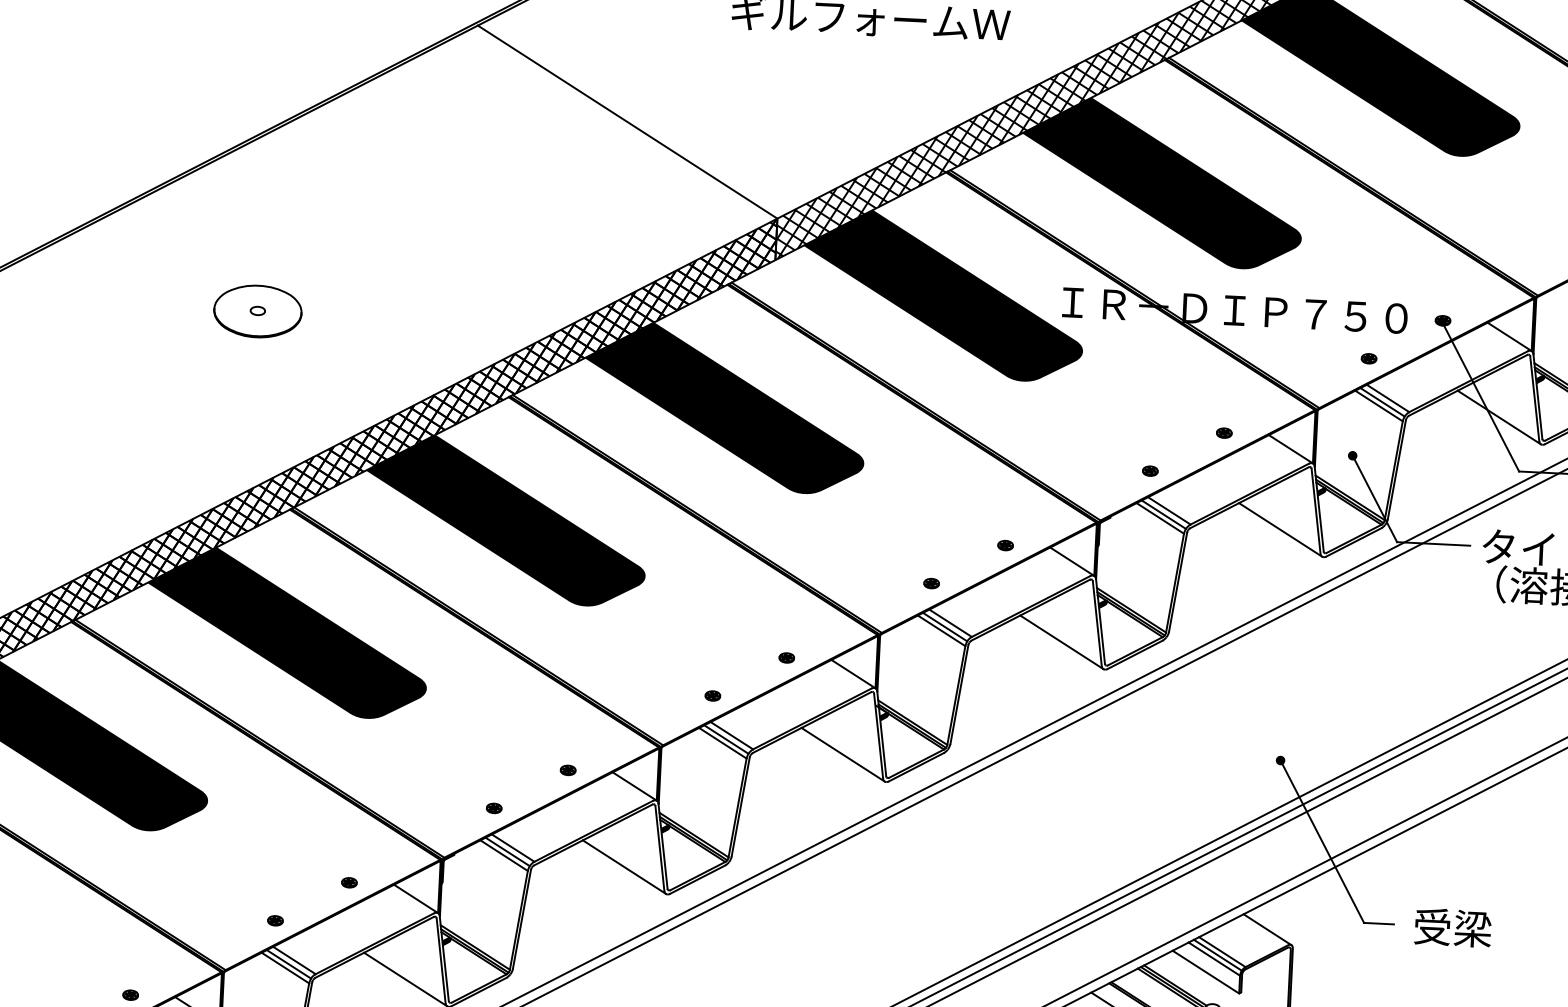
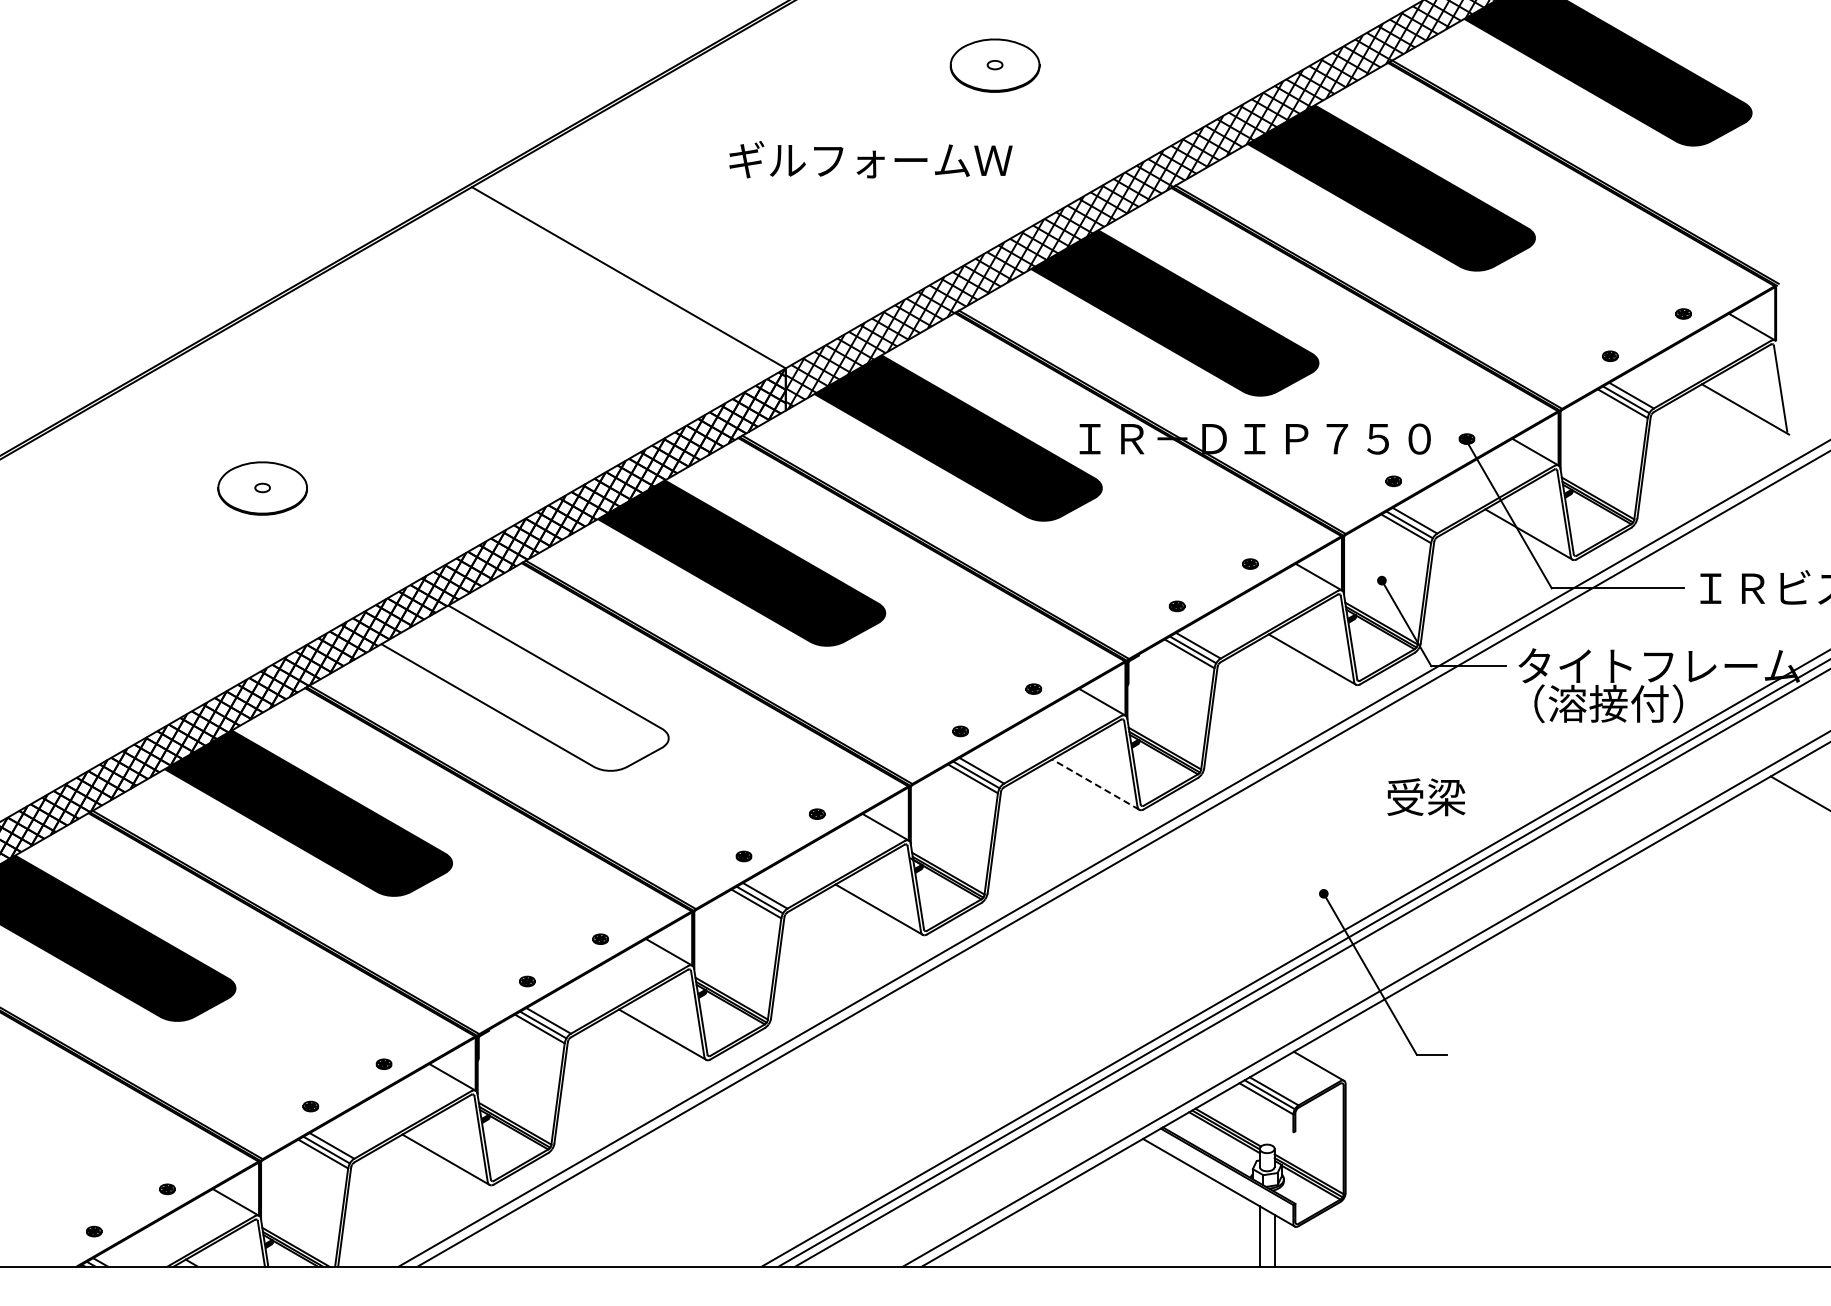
fill: (505, 519) -> (524, 687), removed
line: (1061, 642) -> (1095, 784), solid -> dashed
text: (1453, 928) -> (1426, 797), moved
line: (1205, 972) -> (1258, 1112), removed

